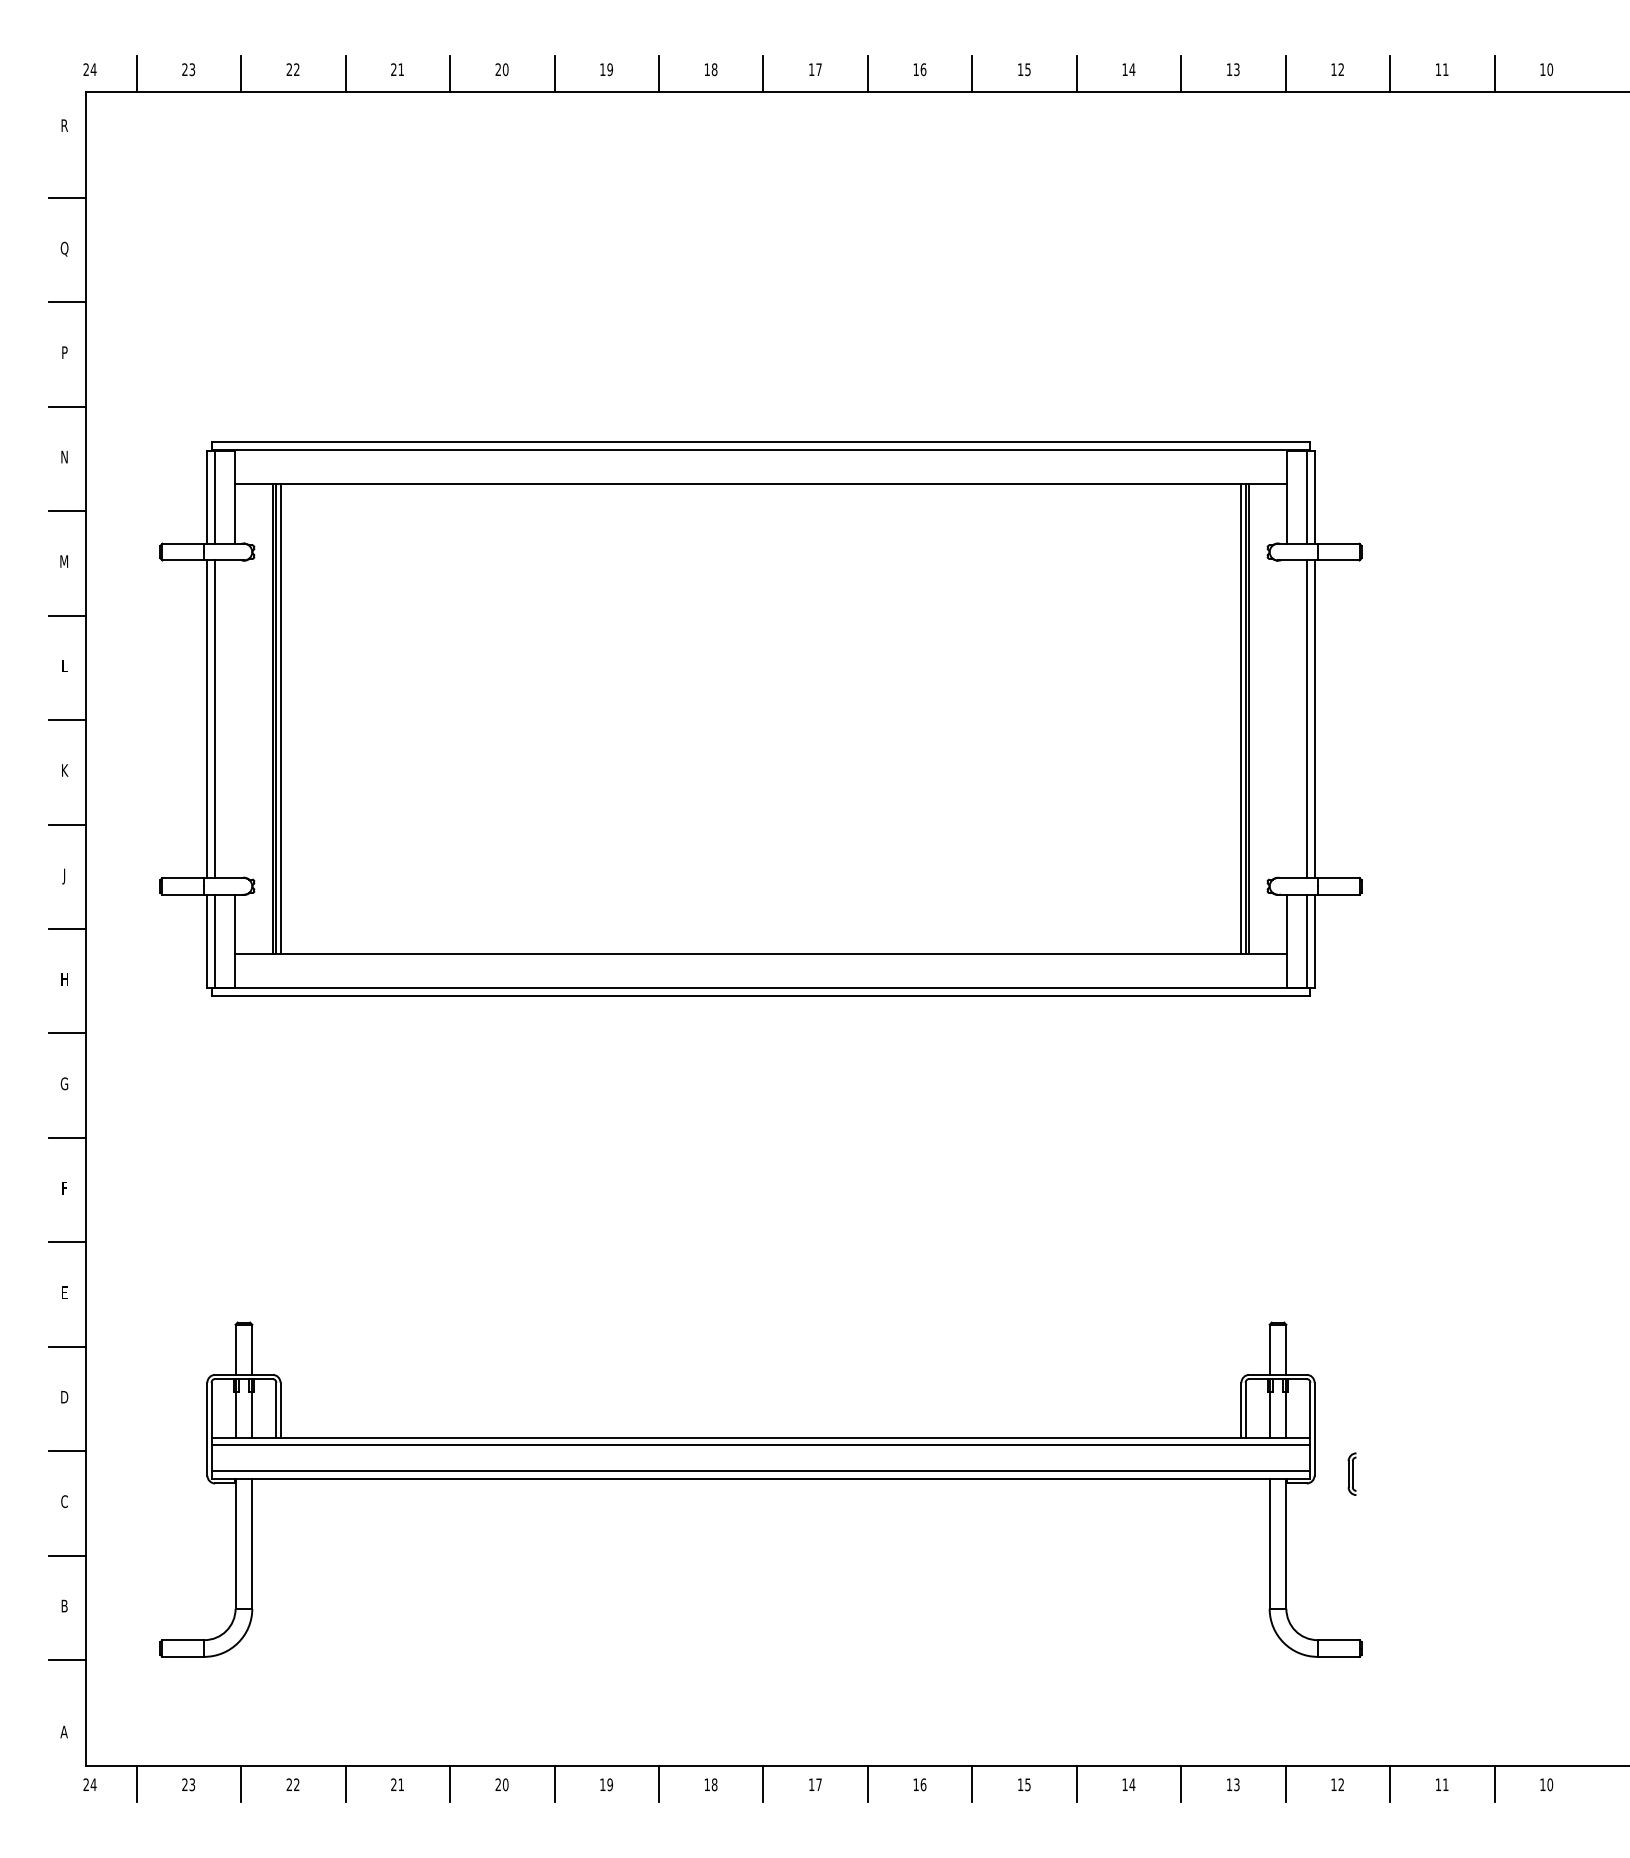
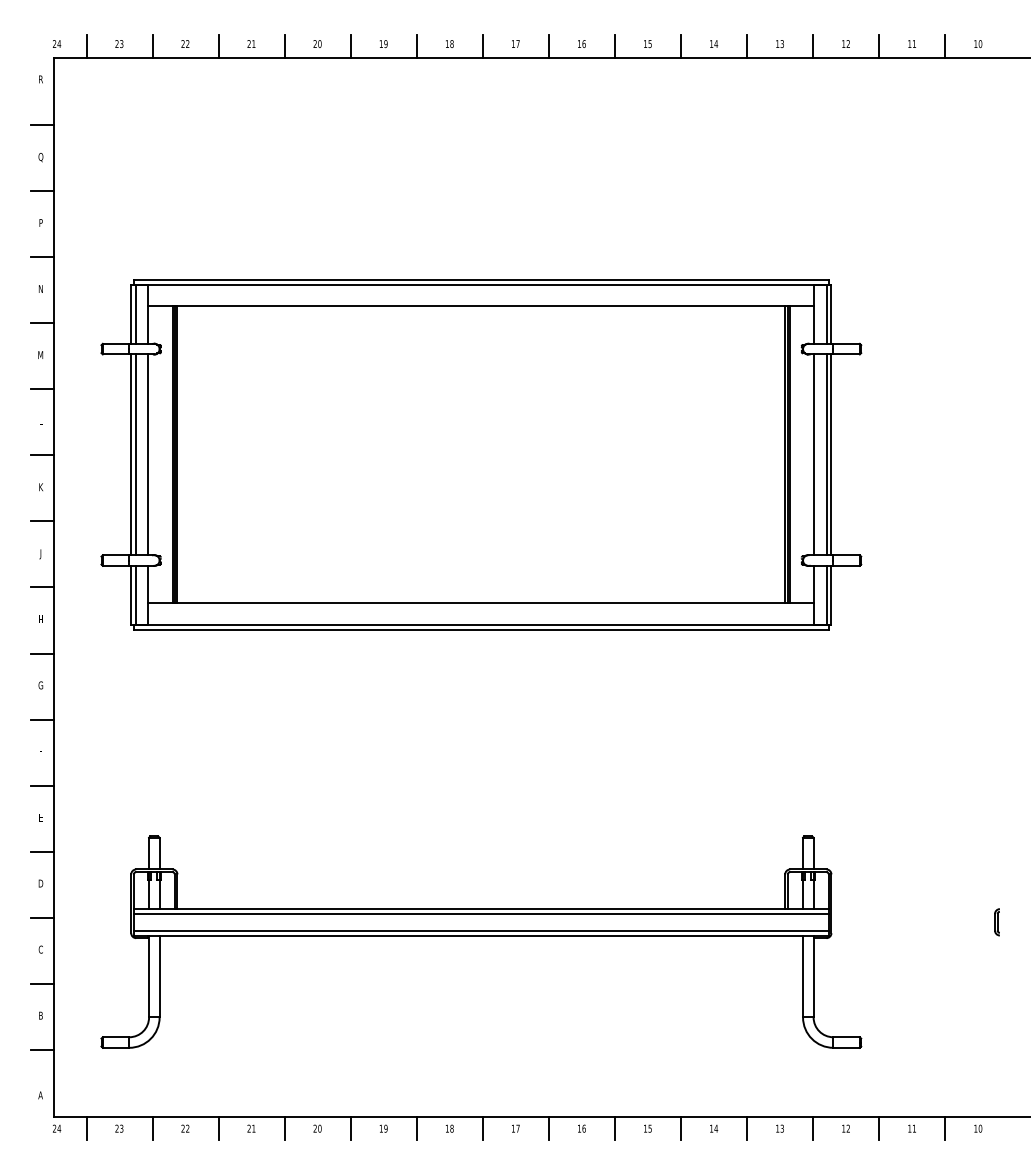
line: (234, 718) -> (148, 454), added
line: (1287, 718) -> (814, 454), added
part: (1351, 1474) -> (996, 922), moved

